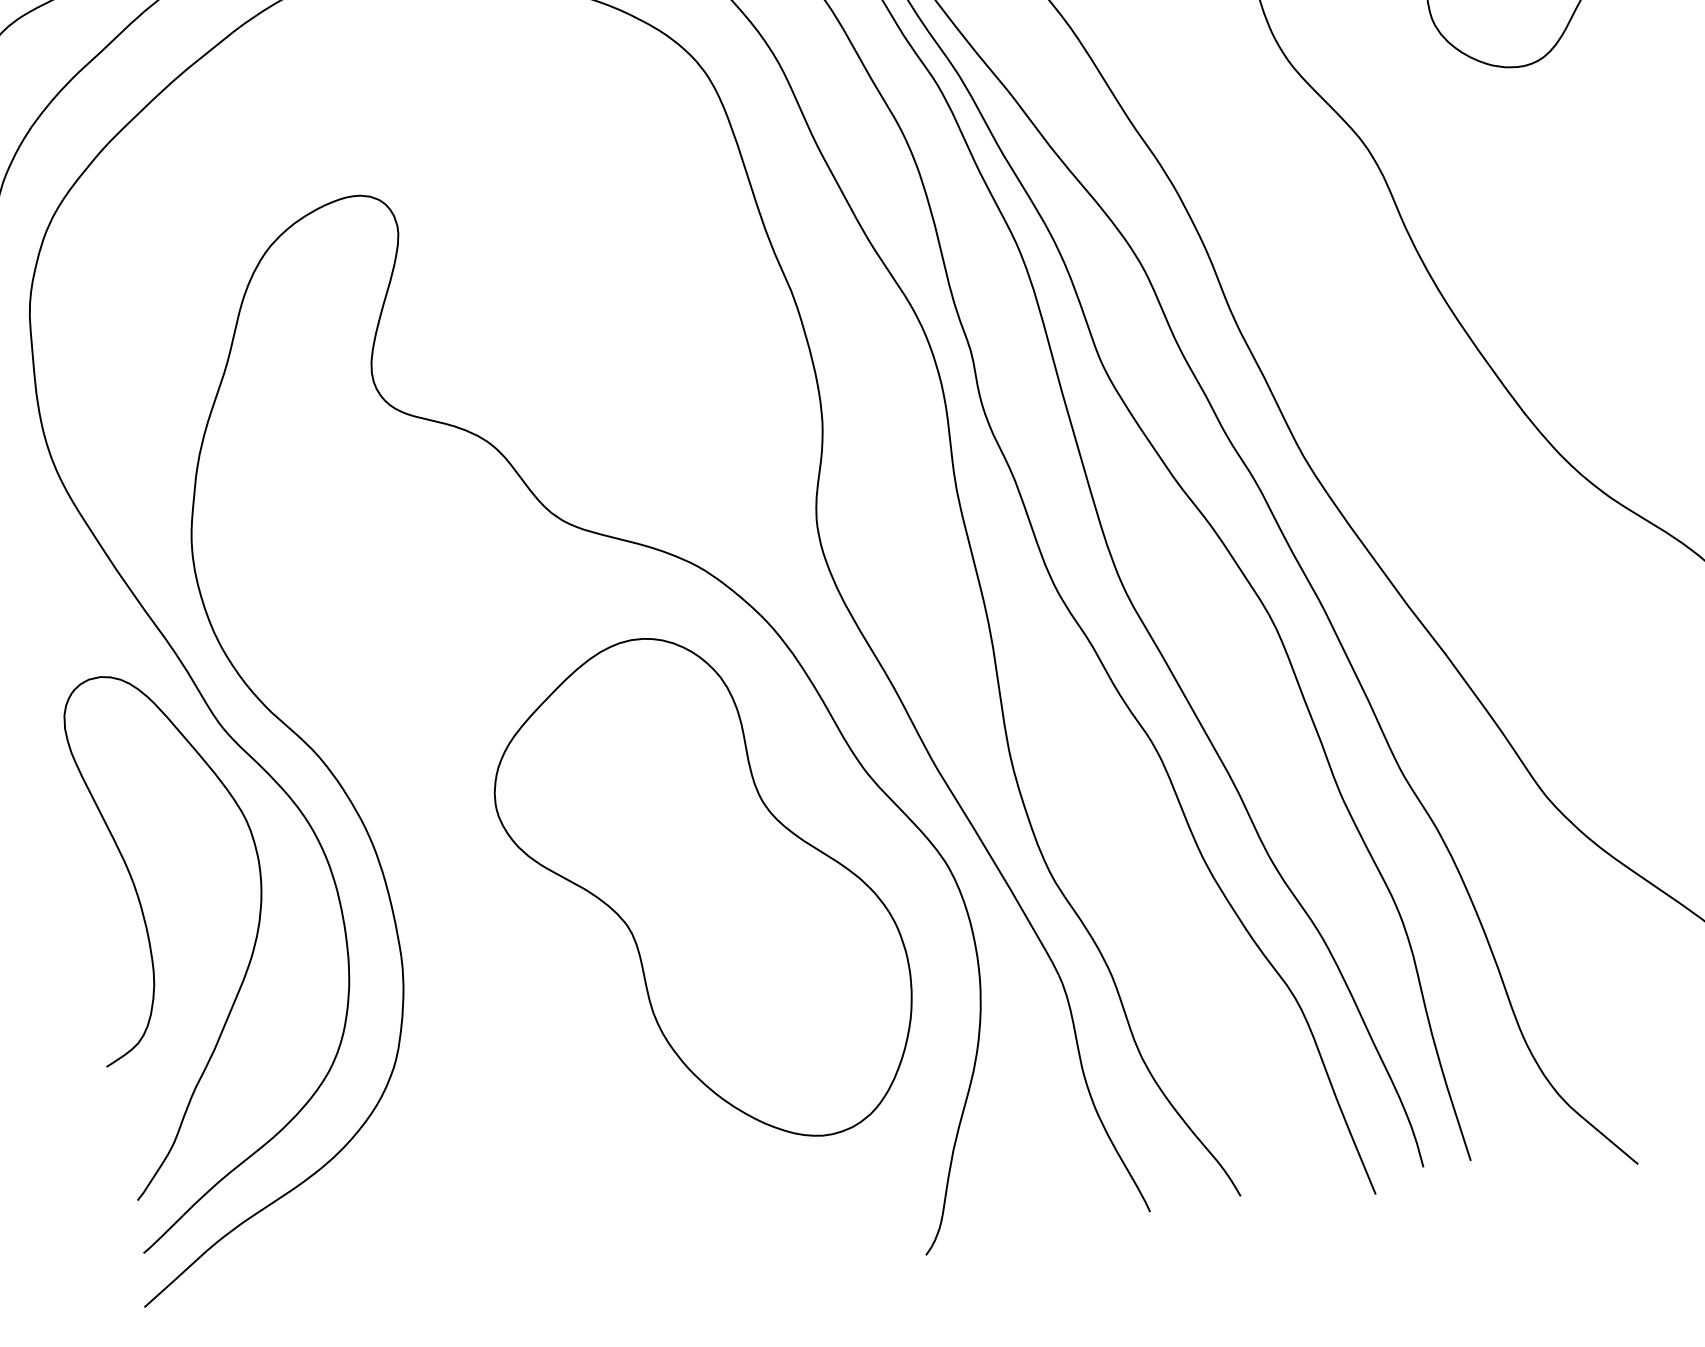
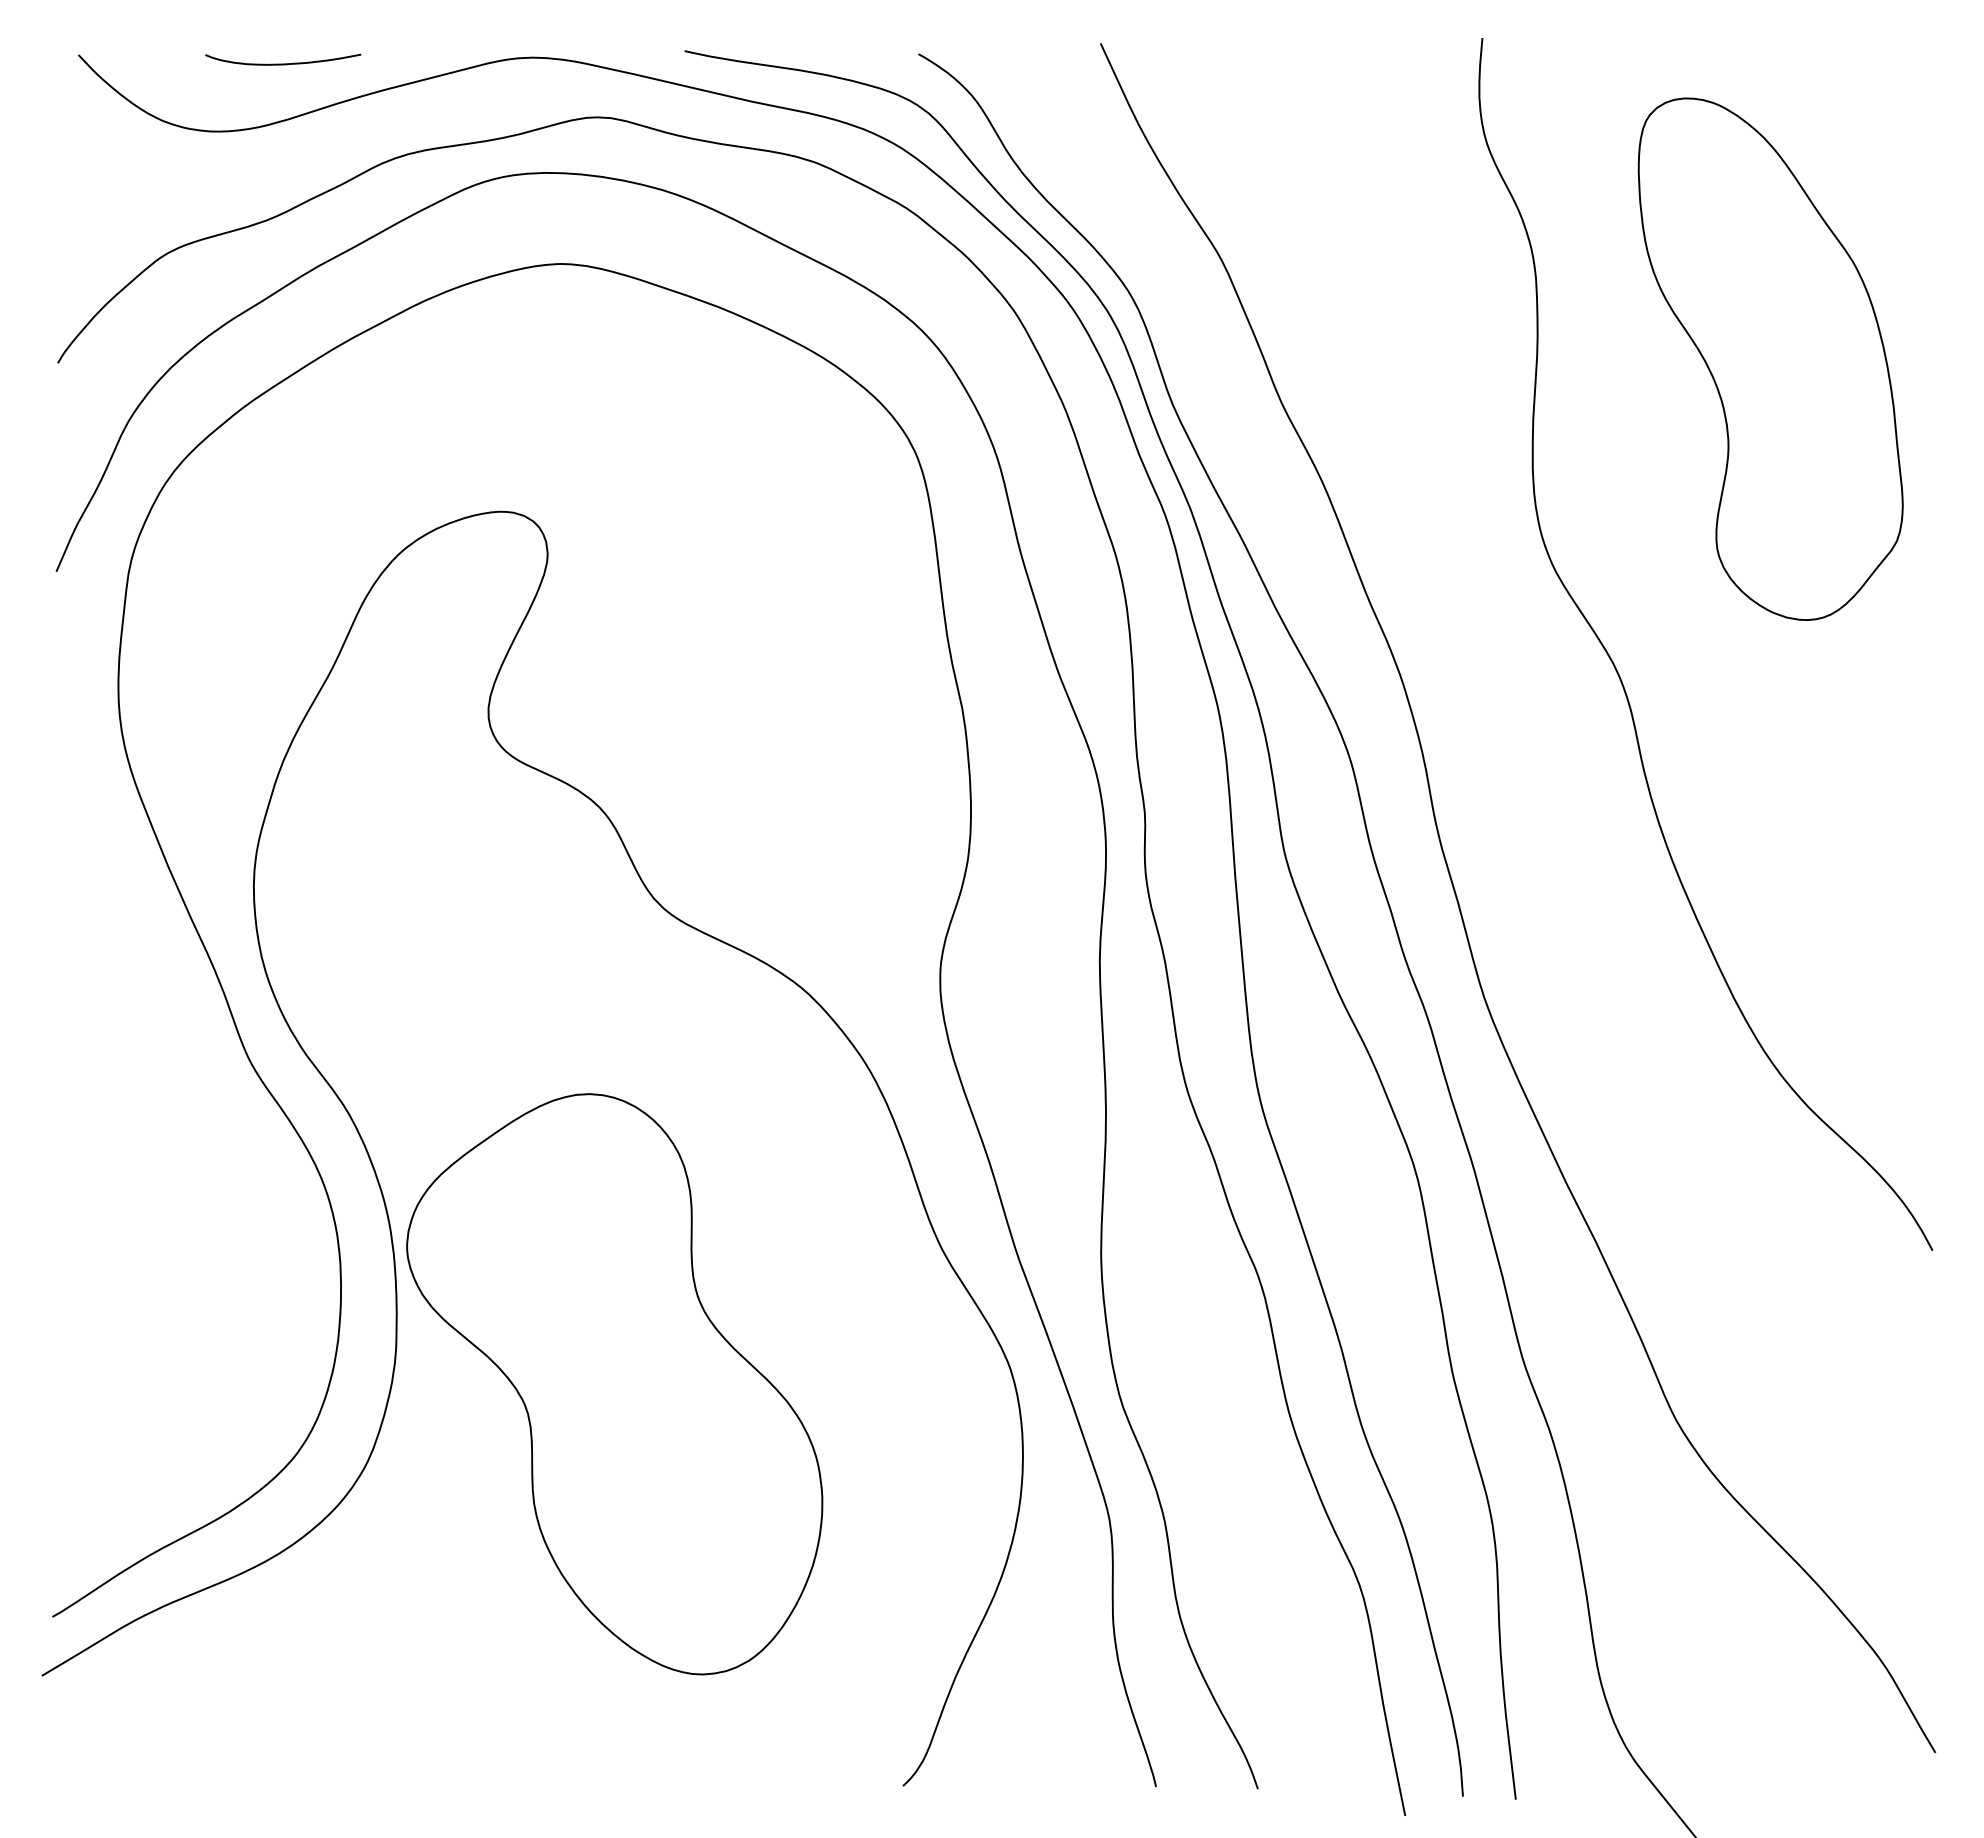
part: (703, 892) -> (614, 1384), moved
curve: (147, 933) -> (125, 1269), removed

